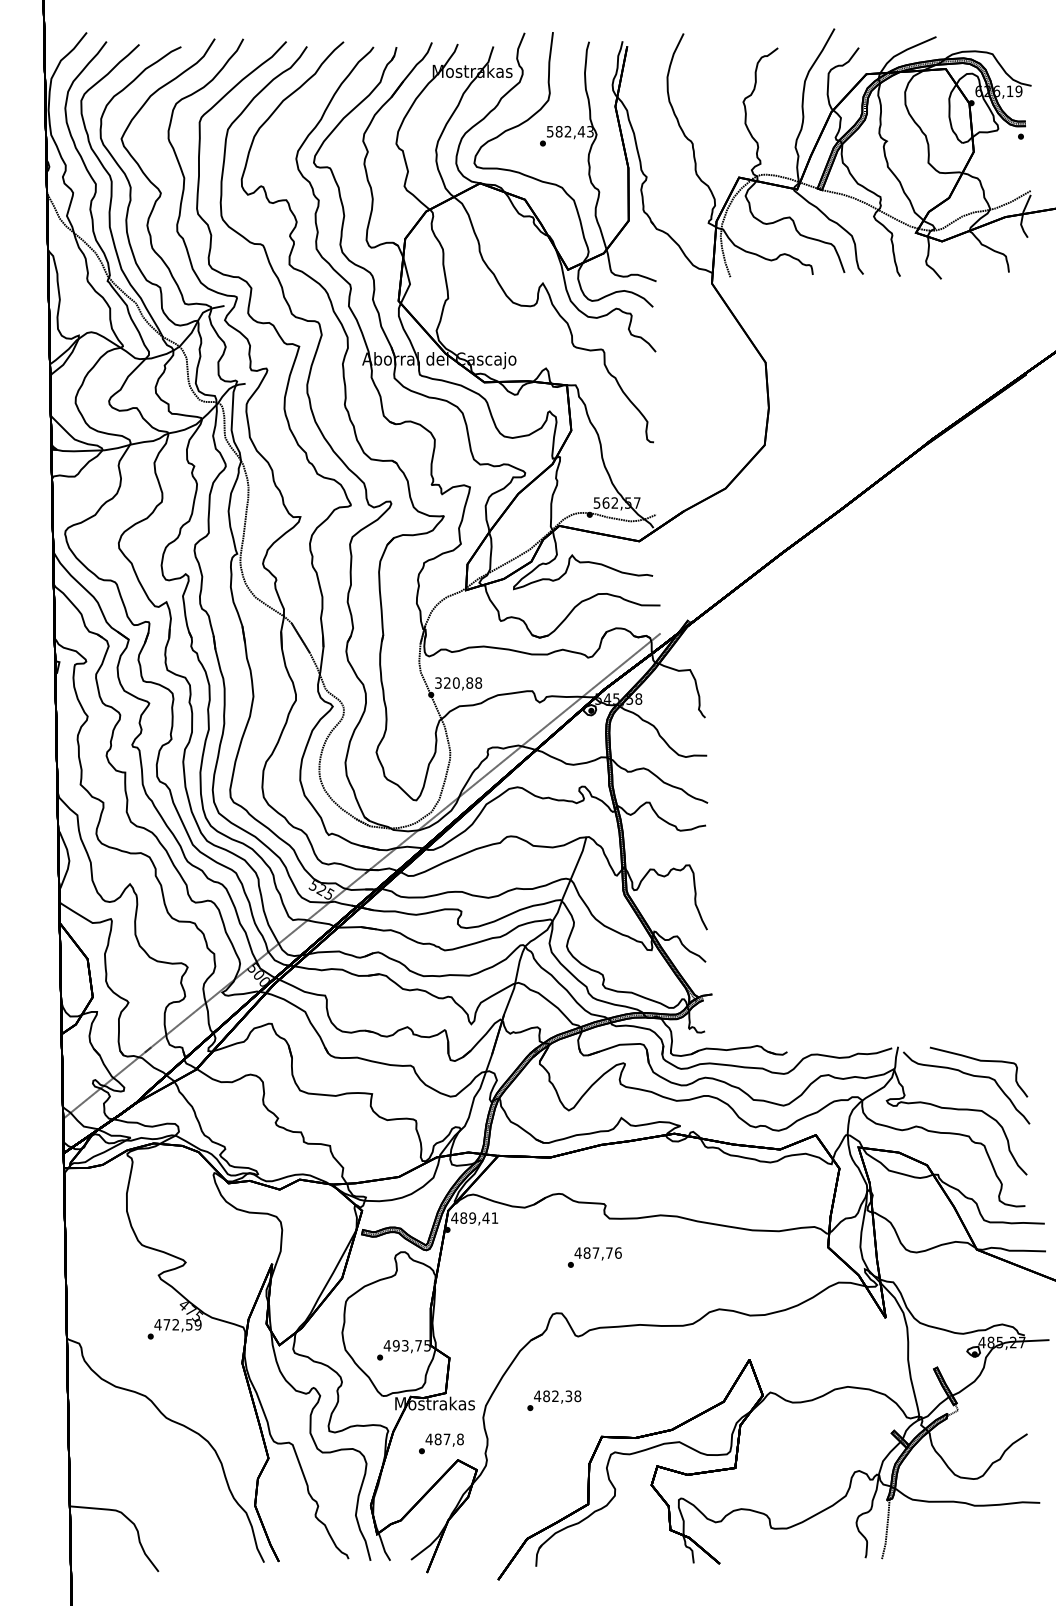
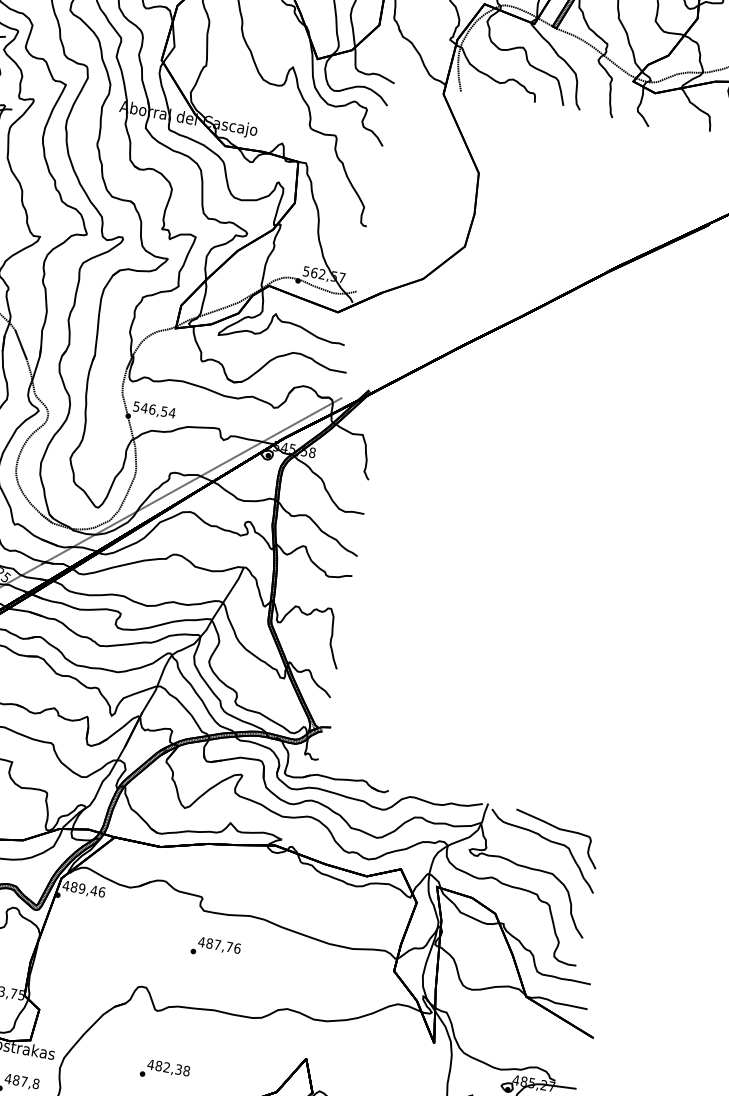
text: (458, 682) -> (154, 409), 320,88 -> 546,54
text: (494, 1217) -> (101, 891), 489,41 -> 489,46
text: (594, 1257) -> (215, 948), moved
text: (554, 1400) -> (165, 1071), moved

